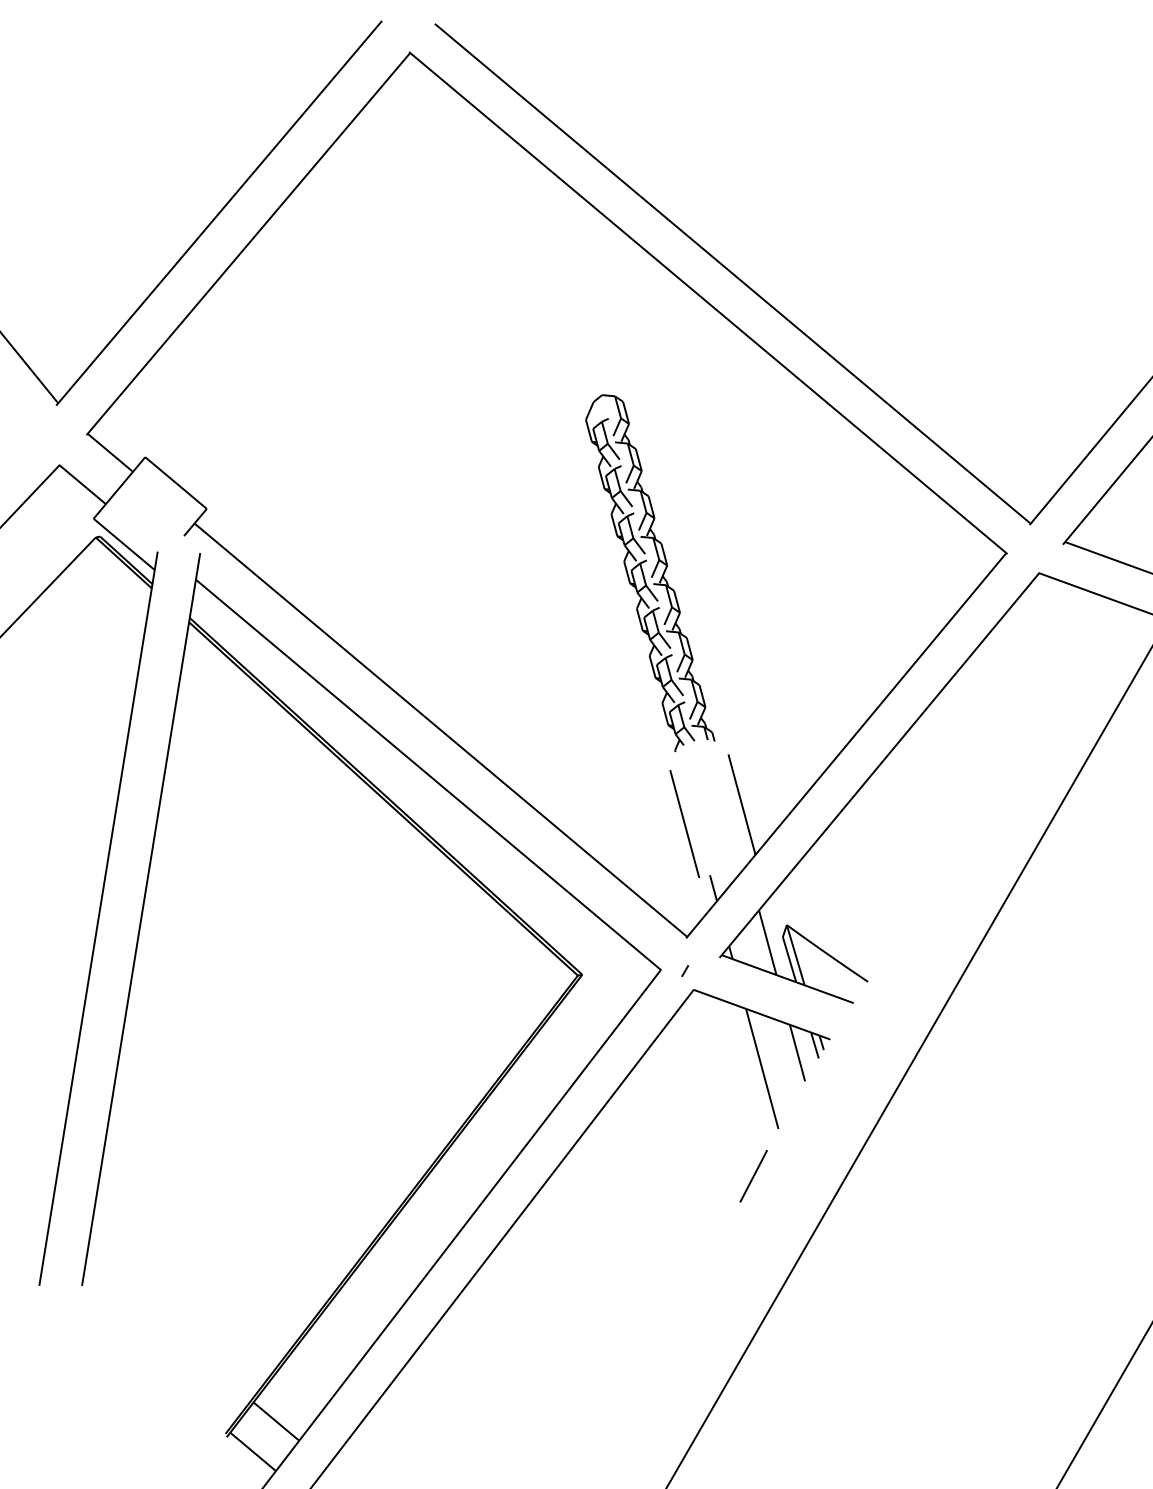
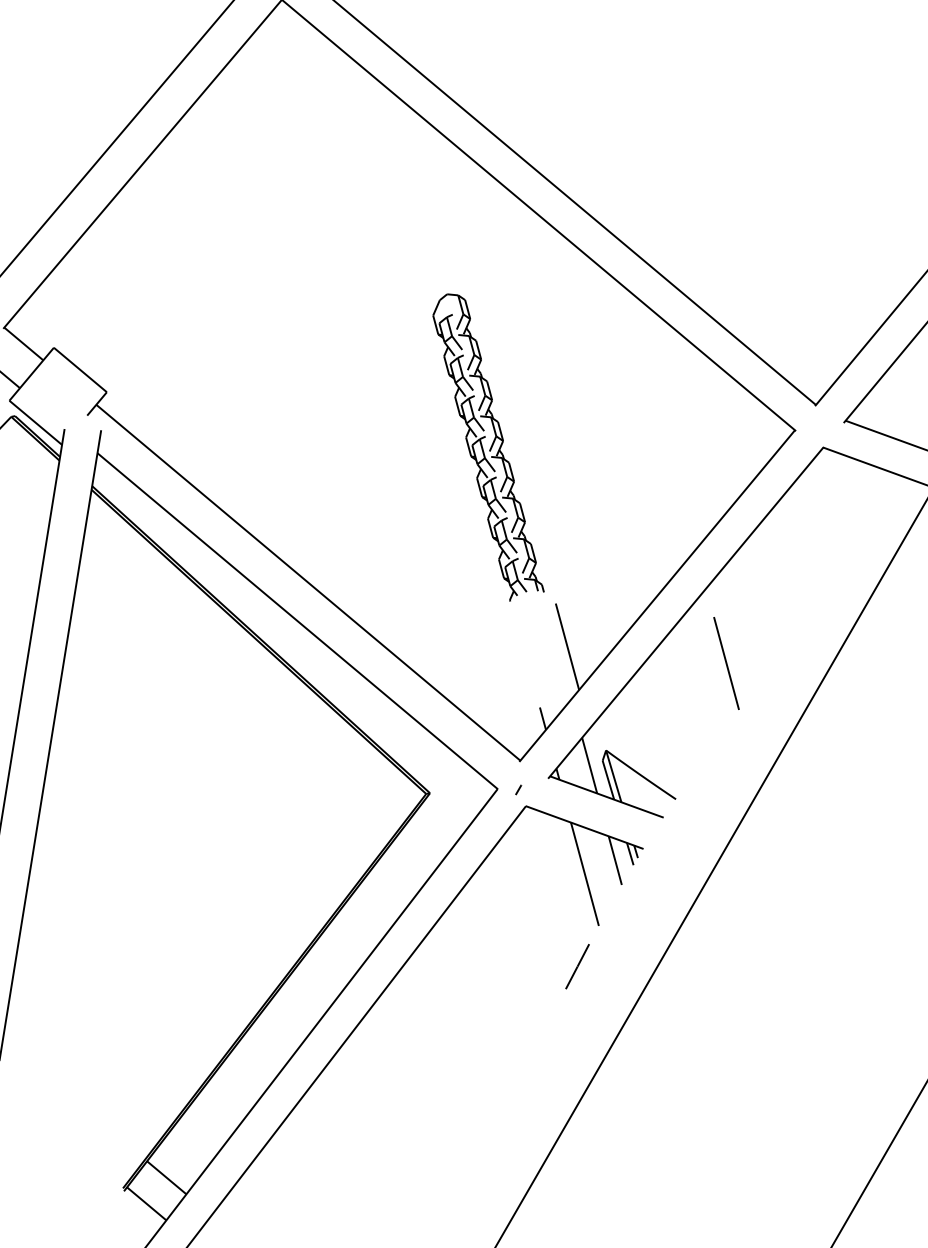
line: (684, 824) -> (726, 663), moved

